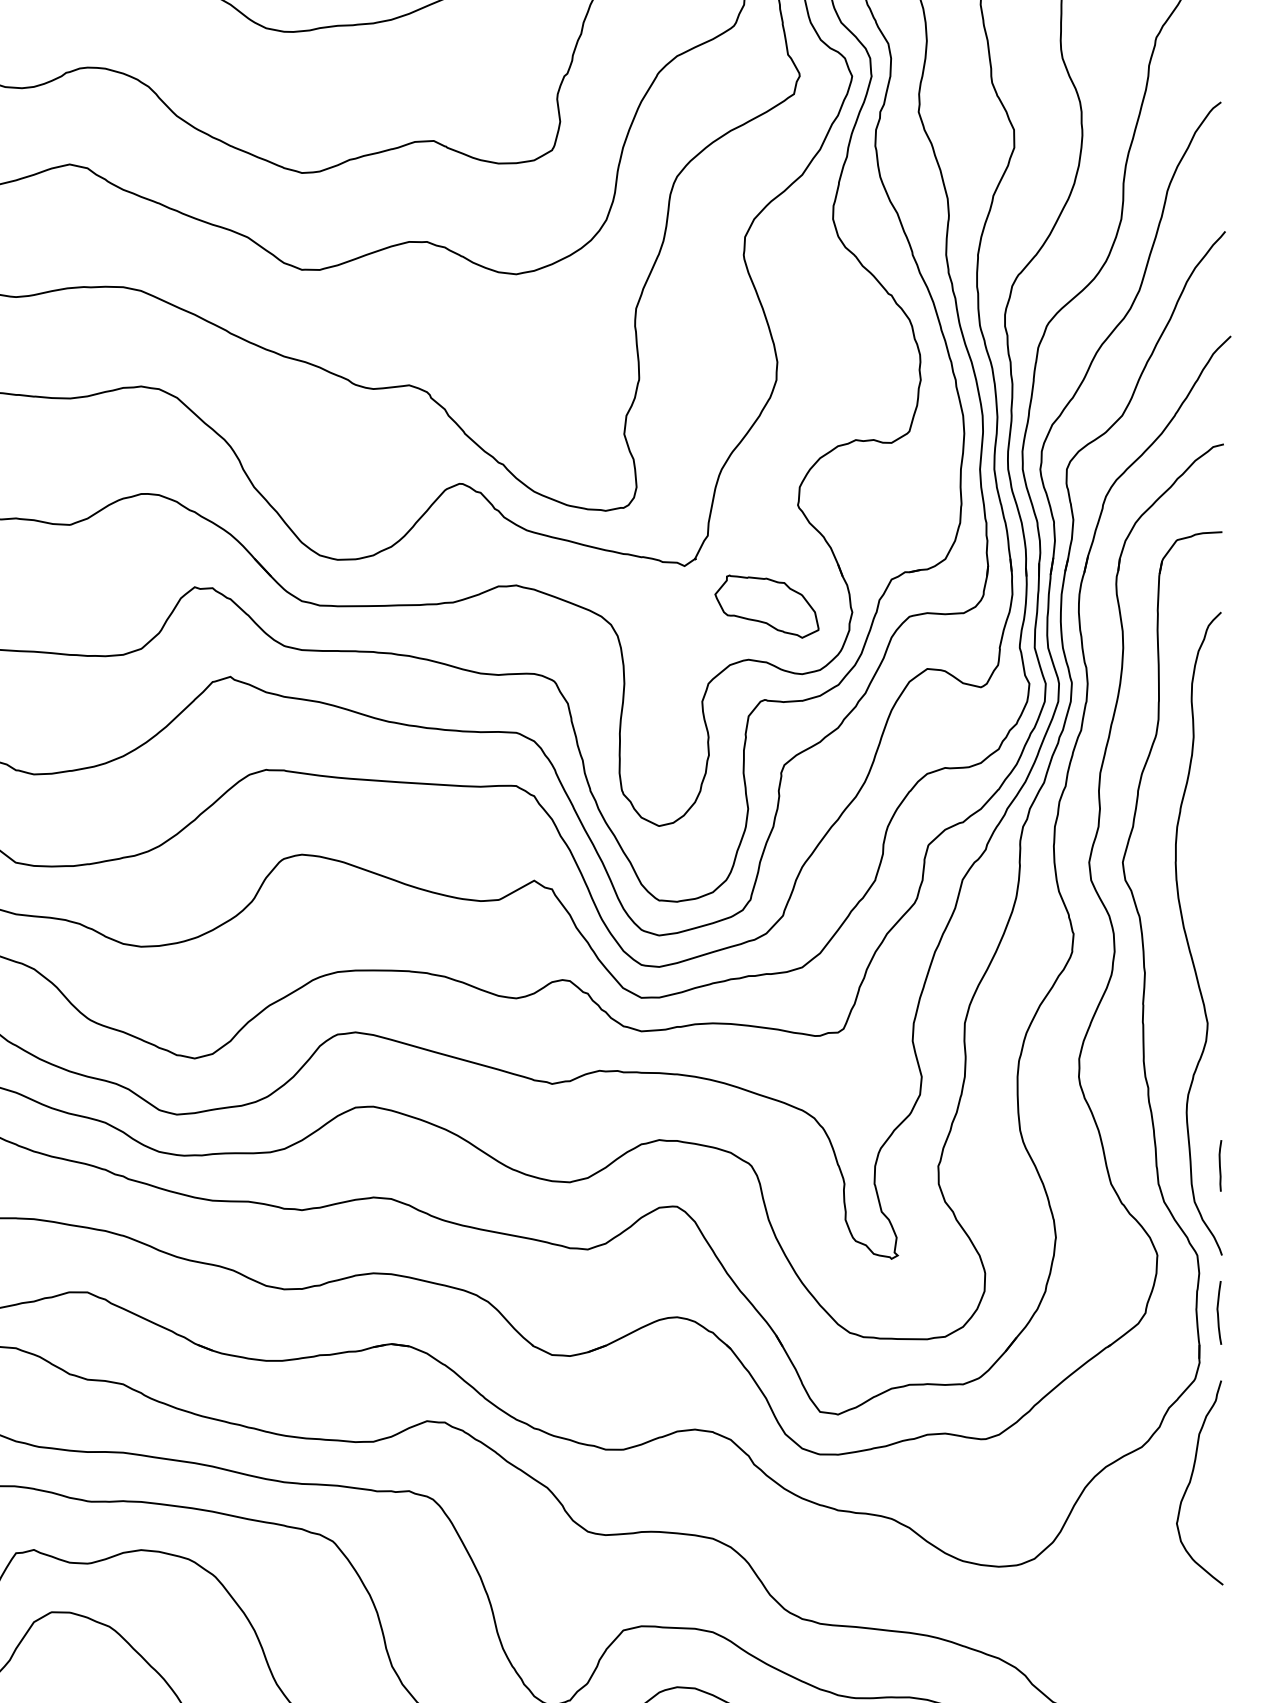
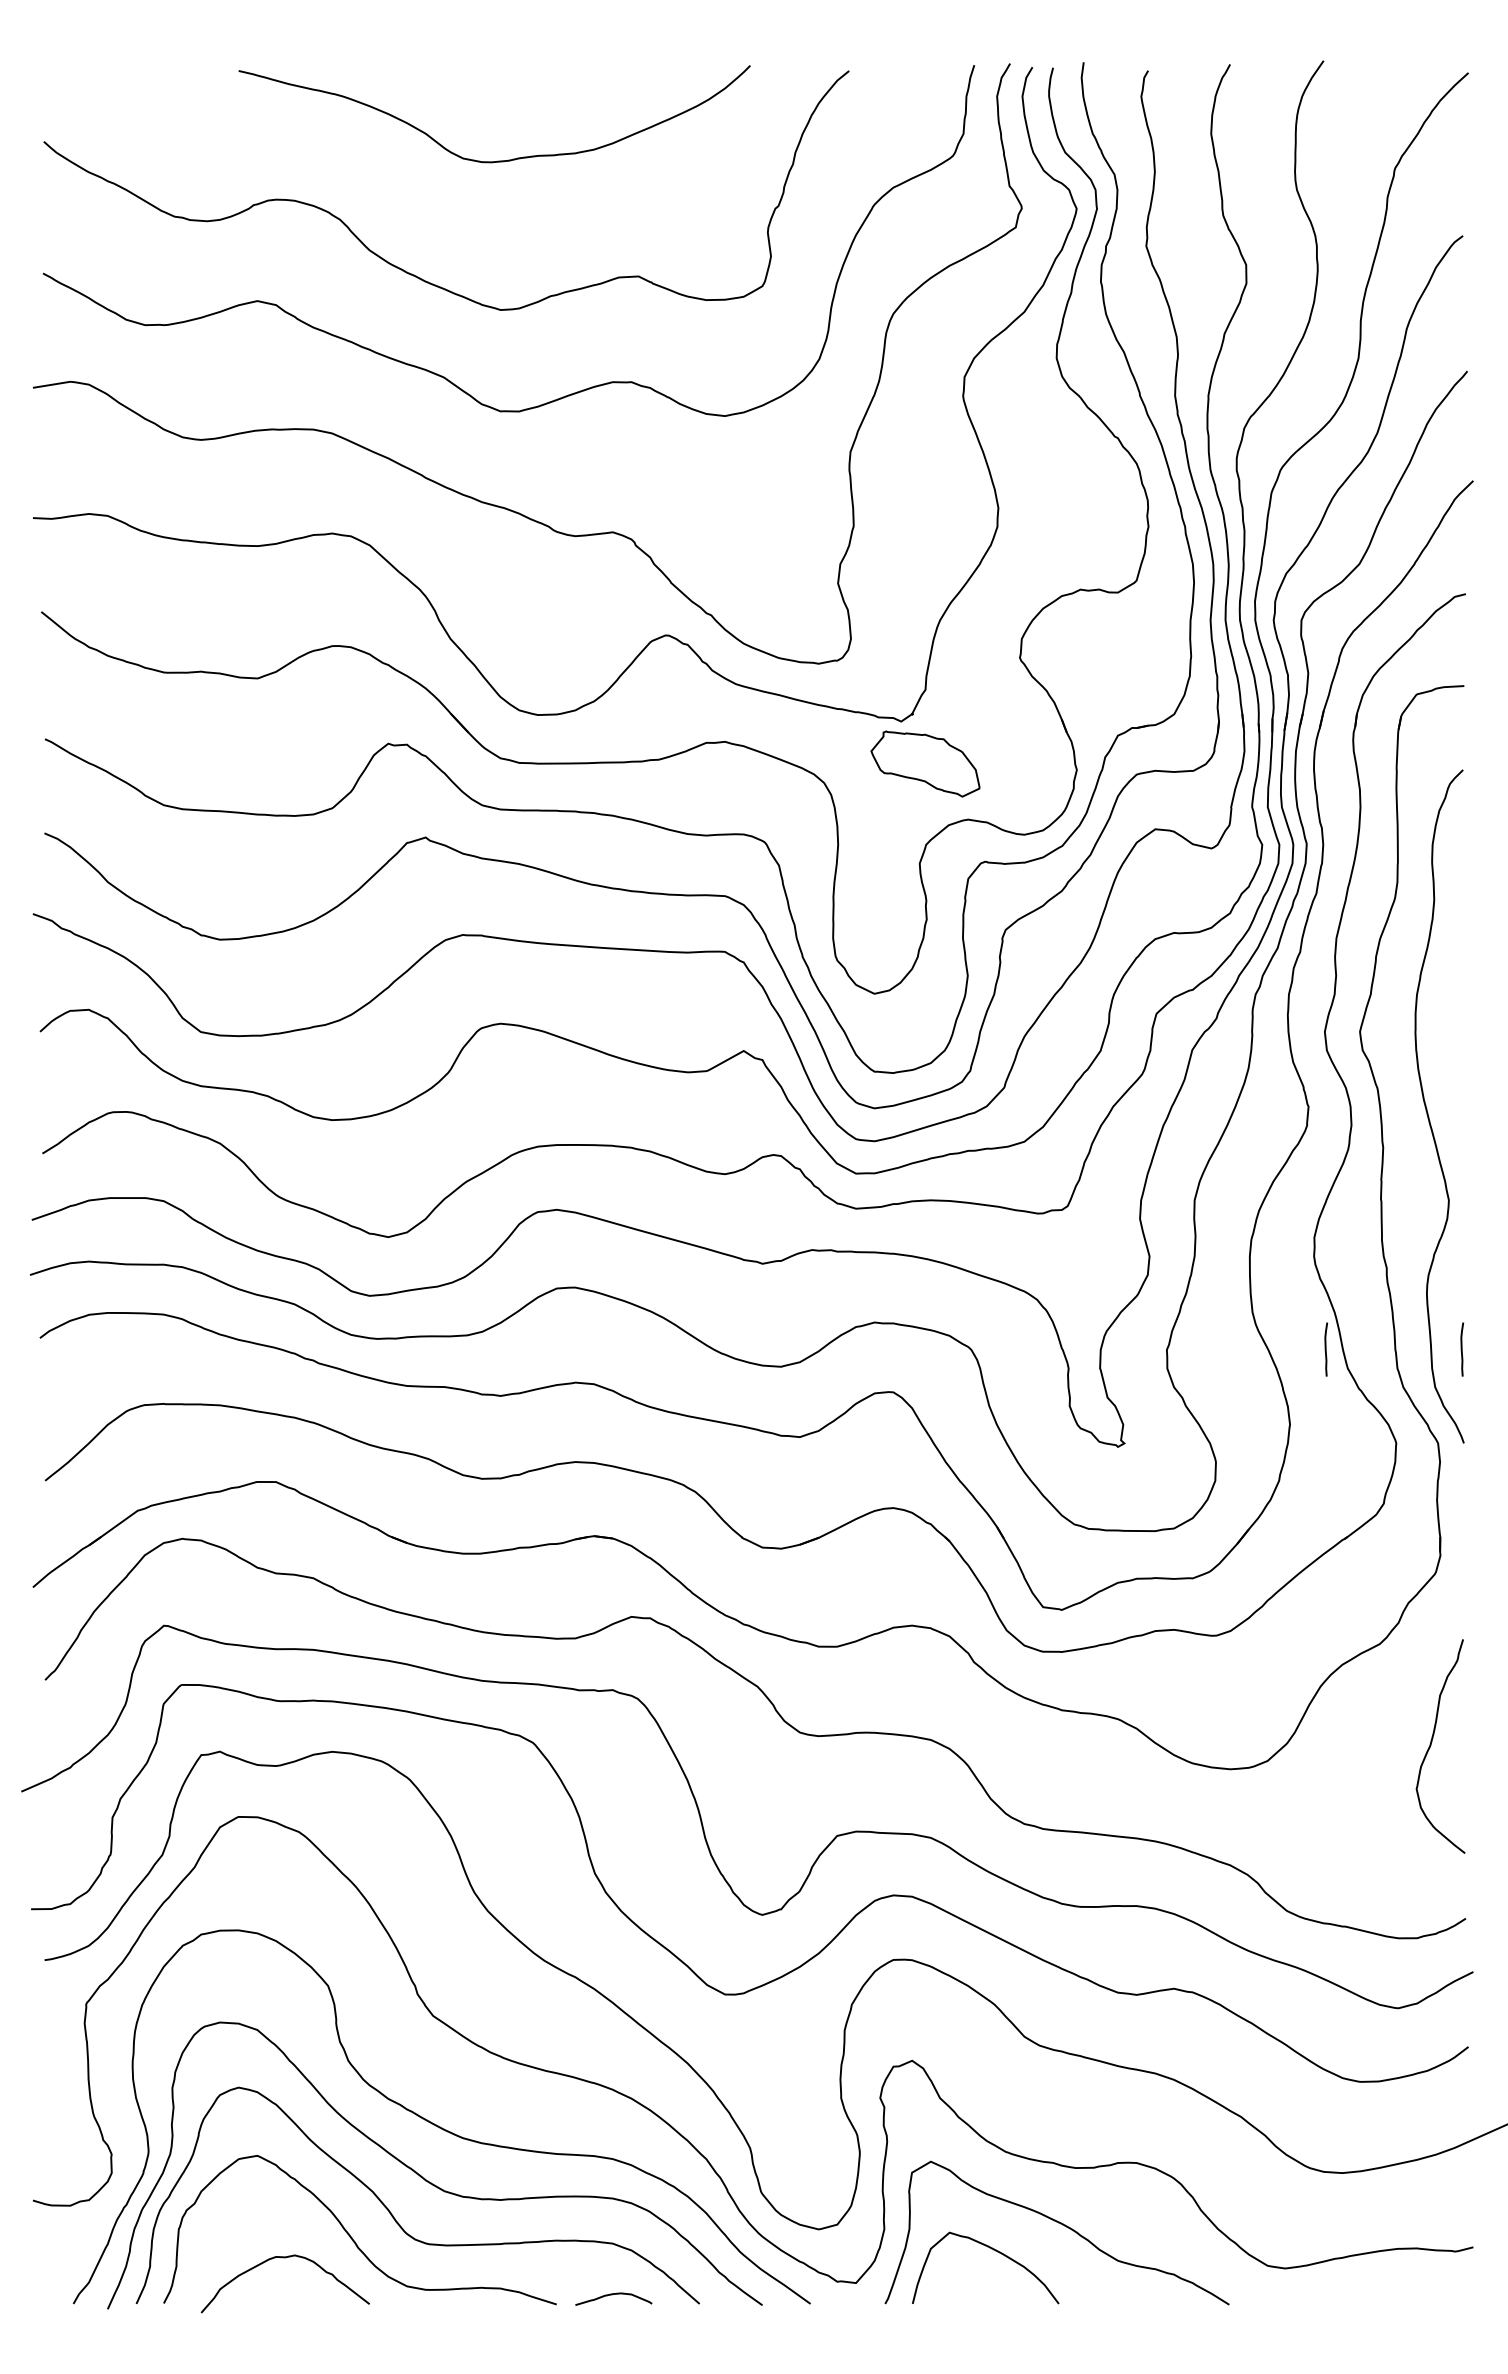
part: (767, 606) -> (925, 763), moved
curve: (1090, 1165) -> (1326, 1349), added
curve: (1218, 1312) -> (1460, 1503), removed
curve: (1192, 1479) -> (1432, 1742), moved

